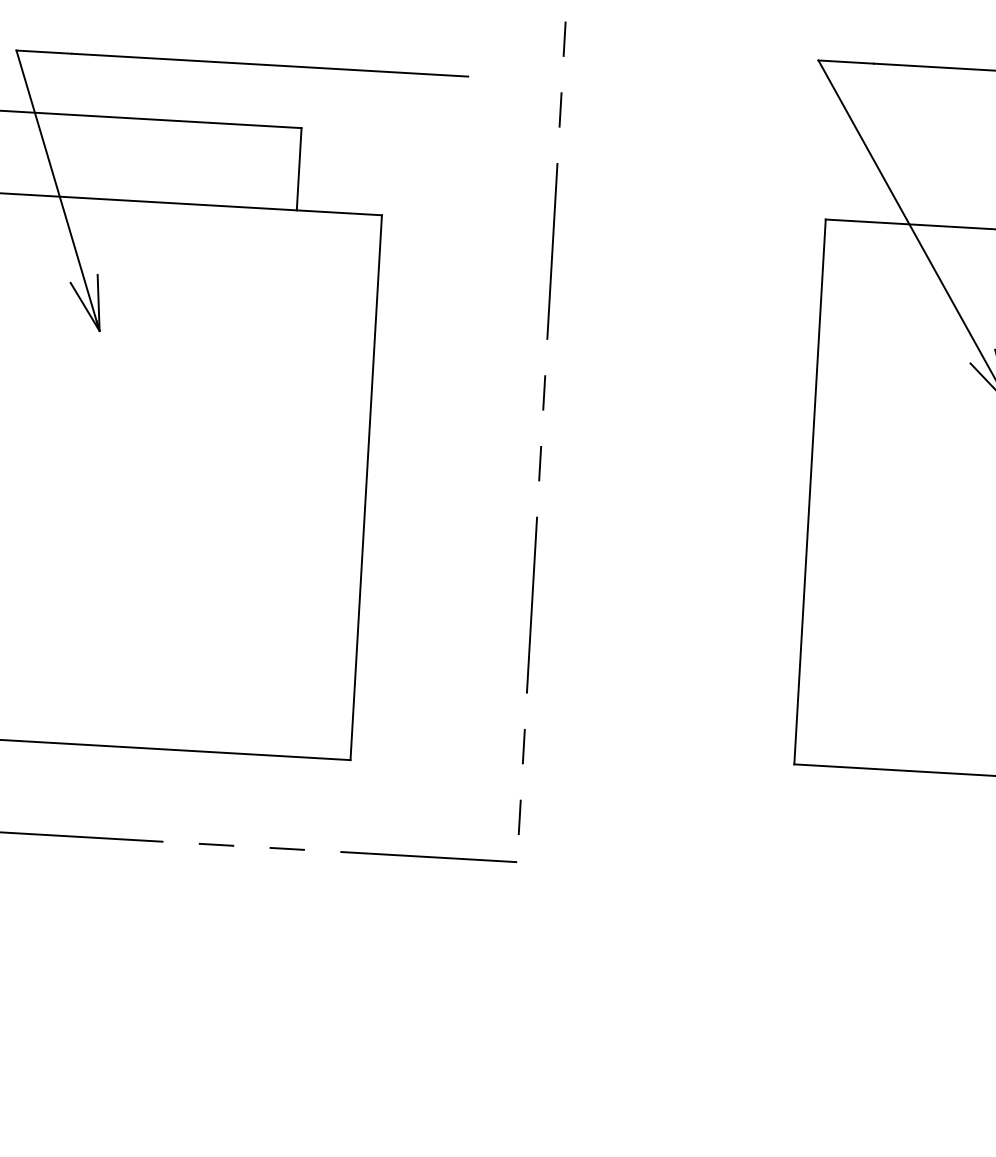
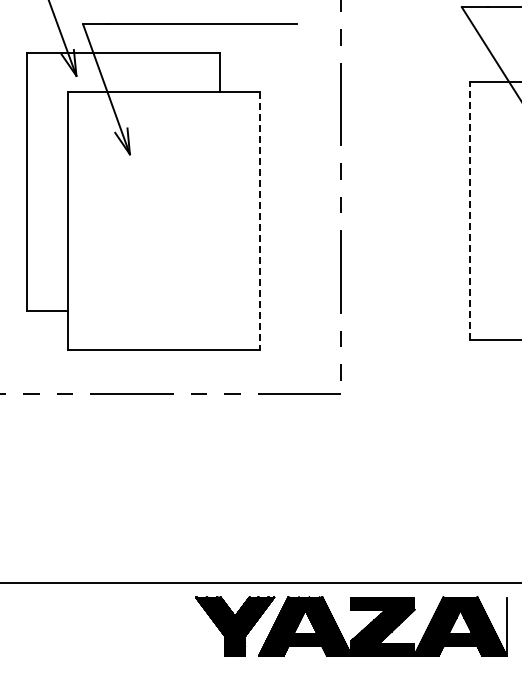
line: (367, 488) -> (260, 221), solid -> dashed
line: (809, 490) -> (469, 210), solid -> dashed

